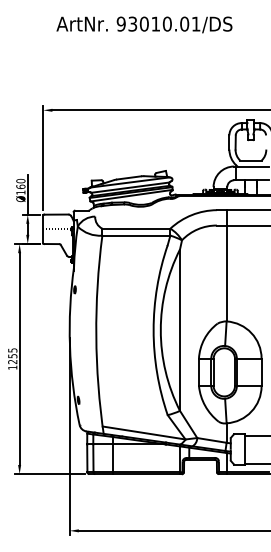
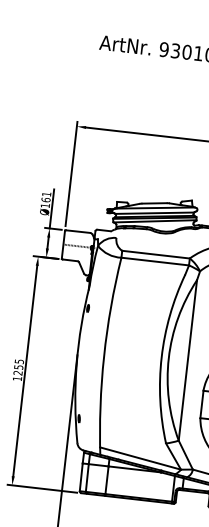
text: (20, 180) -> (46, 193), Ø160 -> Ø161

